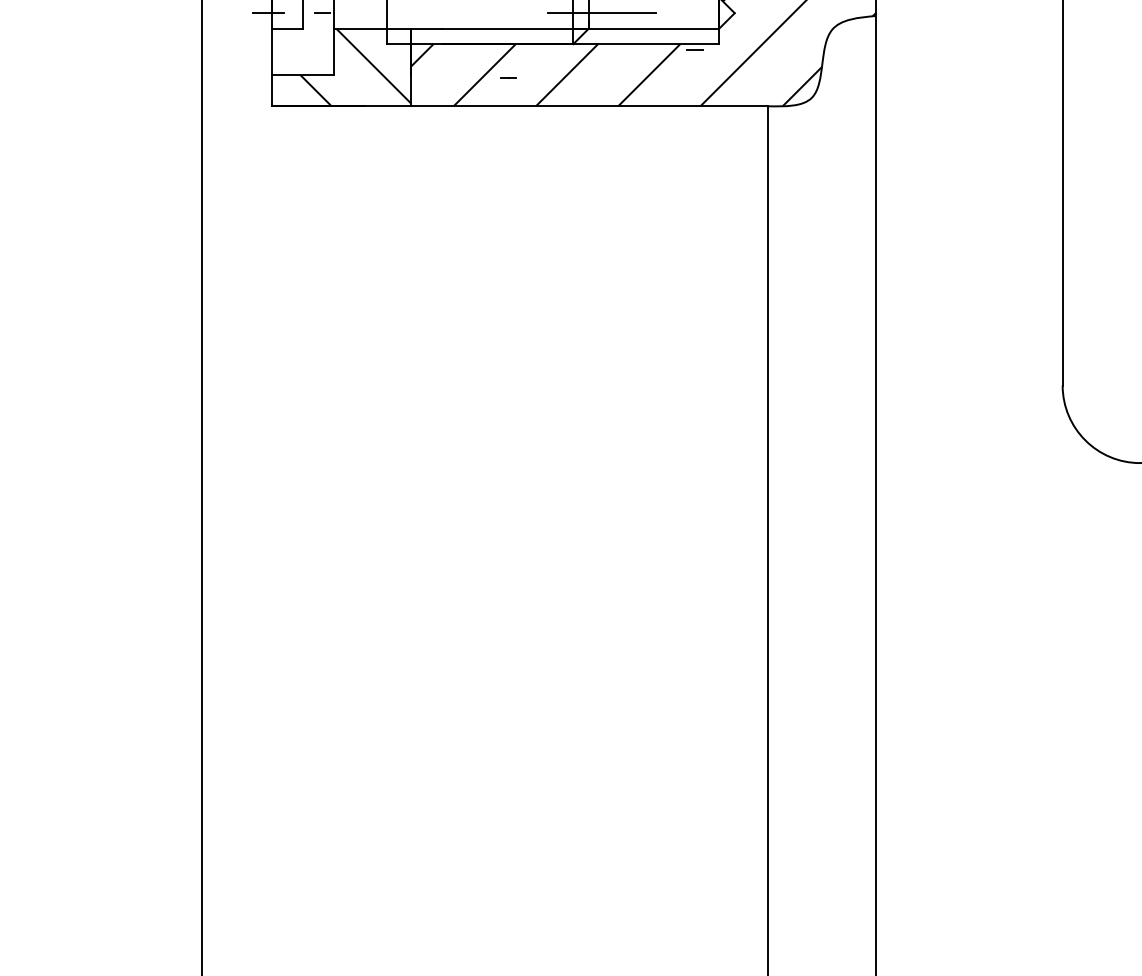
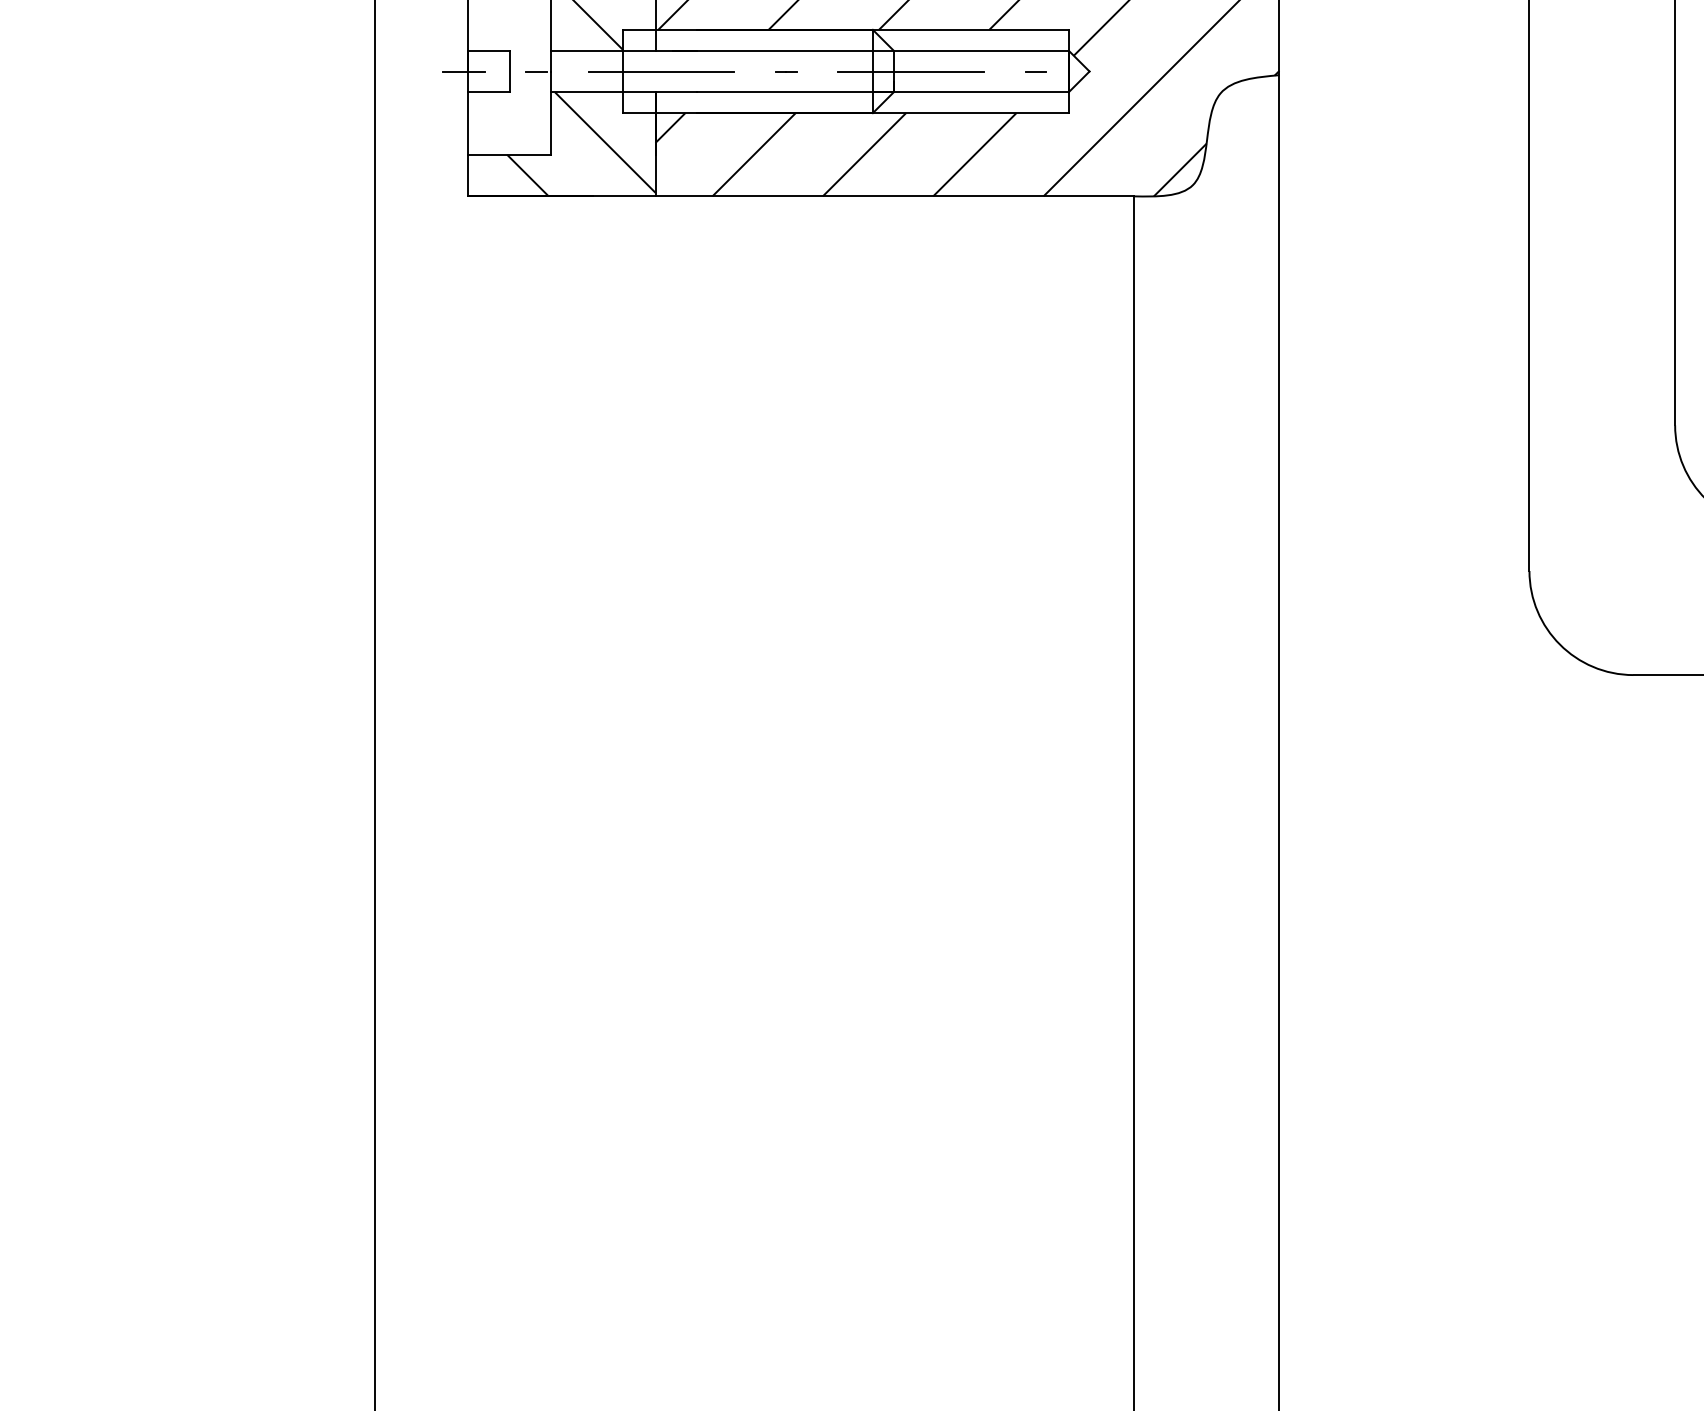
line: (415, 13) -> (661, 71), added
line: (694, 50) -> (1035, 71), moved
line: (508, 78) -> (786, 71), moved

